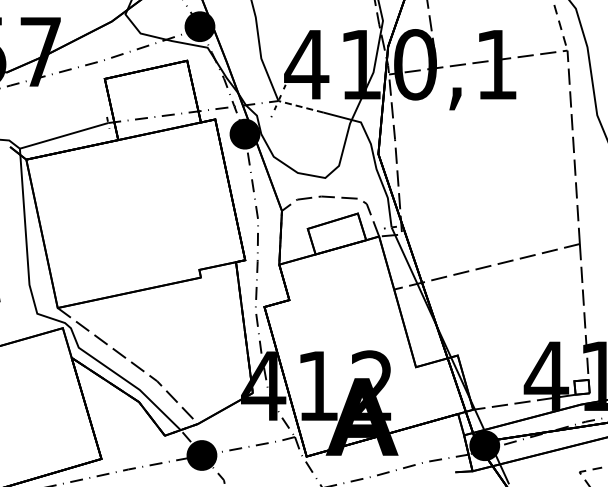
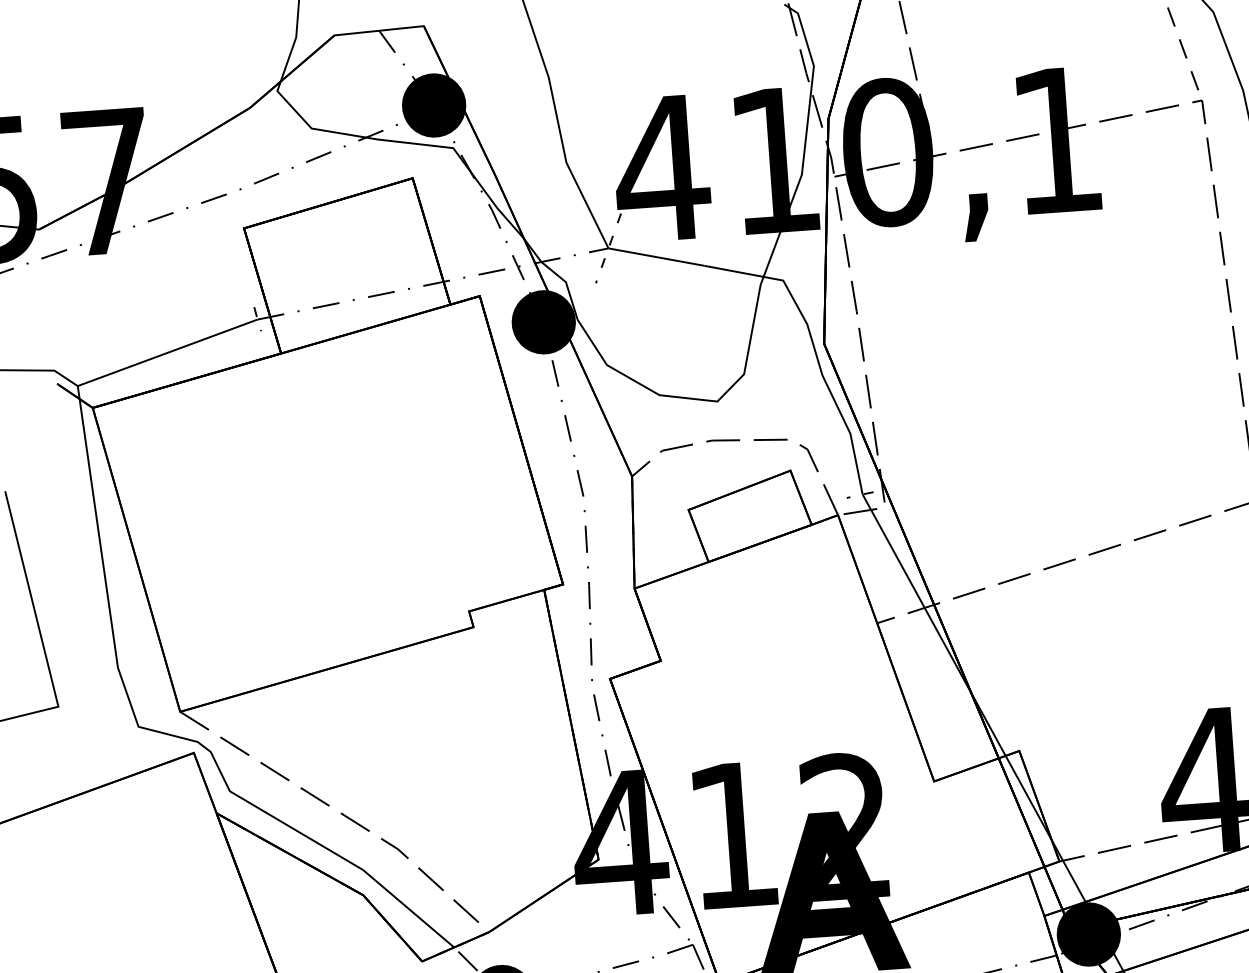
line: (300, 106) -> (655, 256), dashed -> solid

